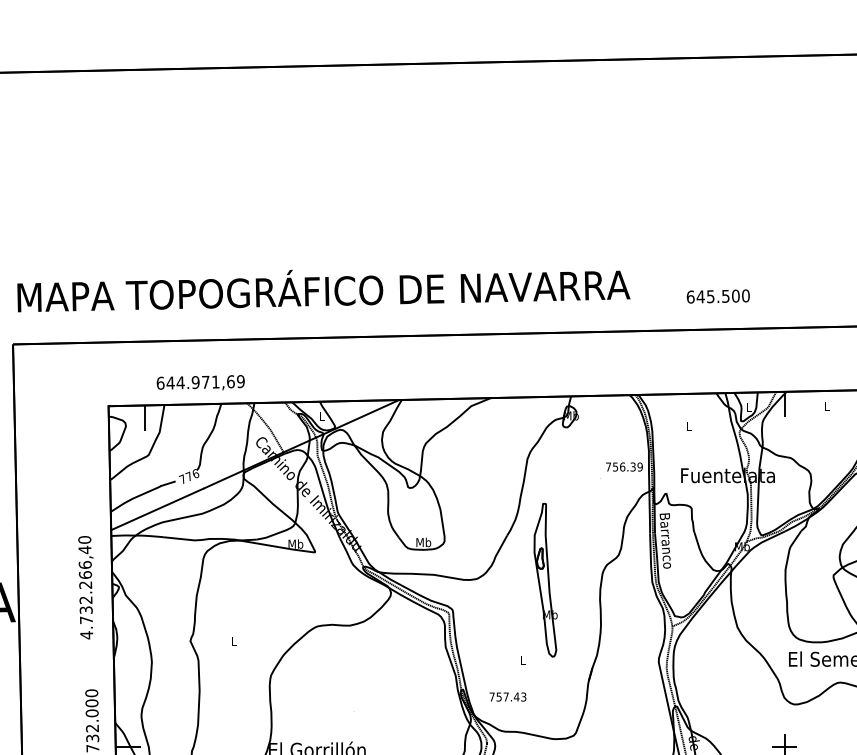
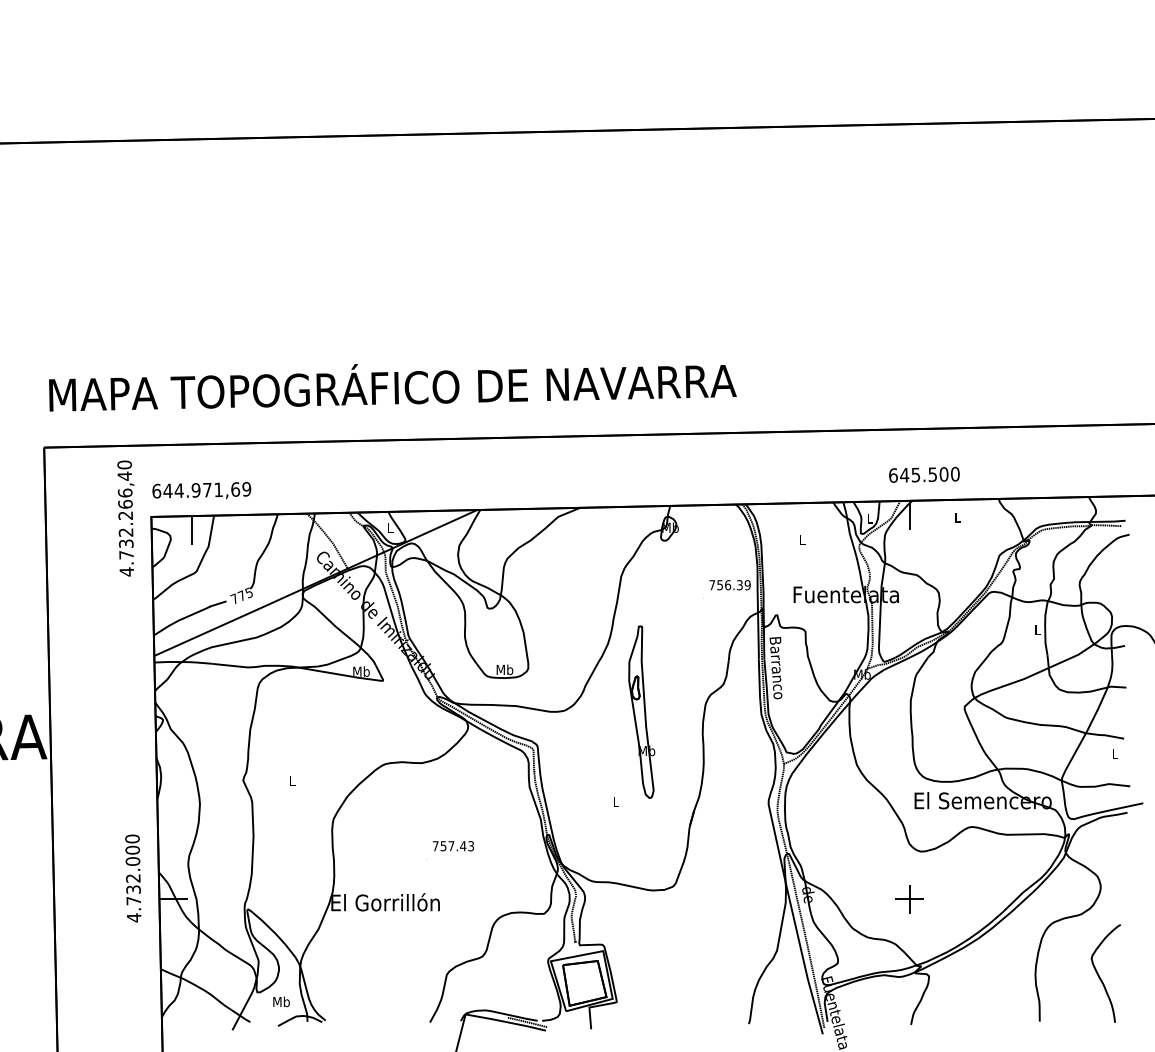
text: (718, 296) -> (924, 474), moved
text: (200, 382) -> (201, 490), moved
text: (196, 473) -> (249, 592), 776 -> 775
text: (85, 587) -> (125, 518), moved
text: (508, 697) -> (453, 846), moved

